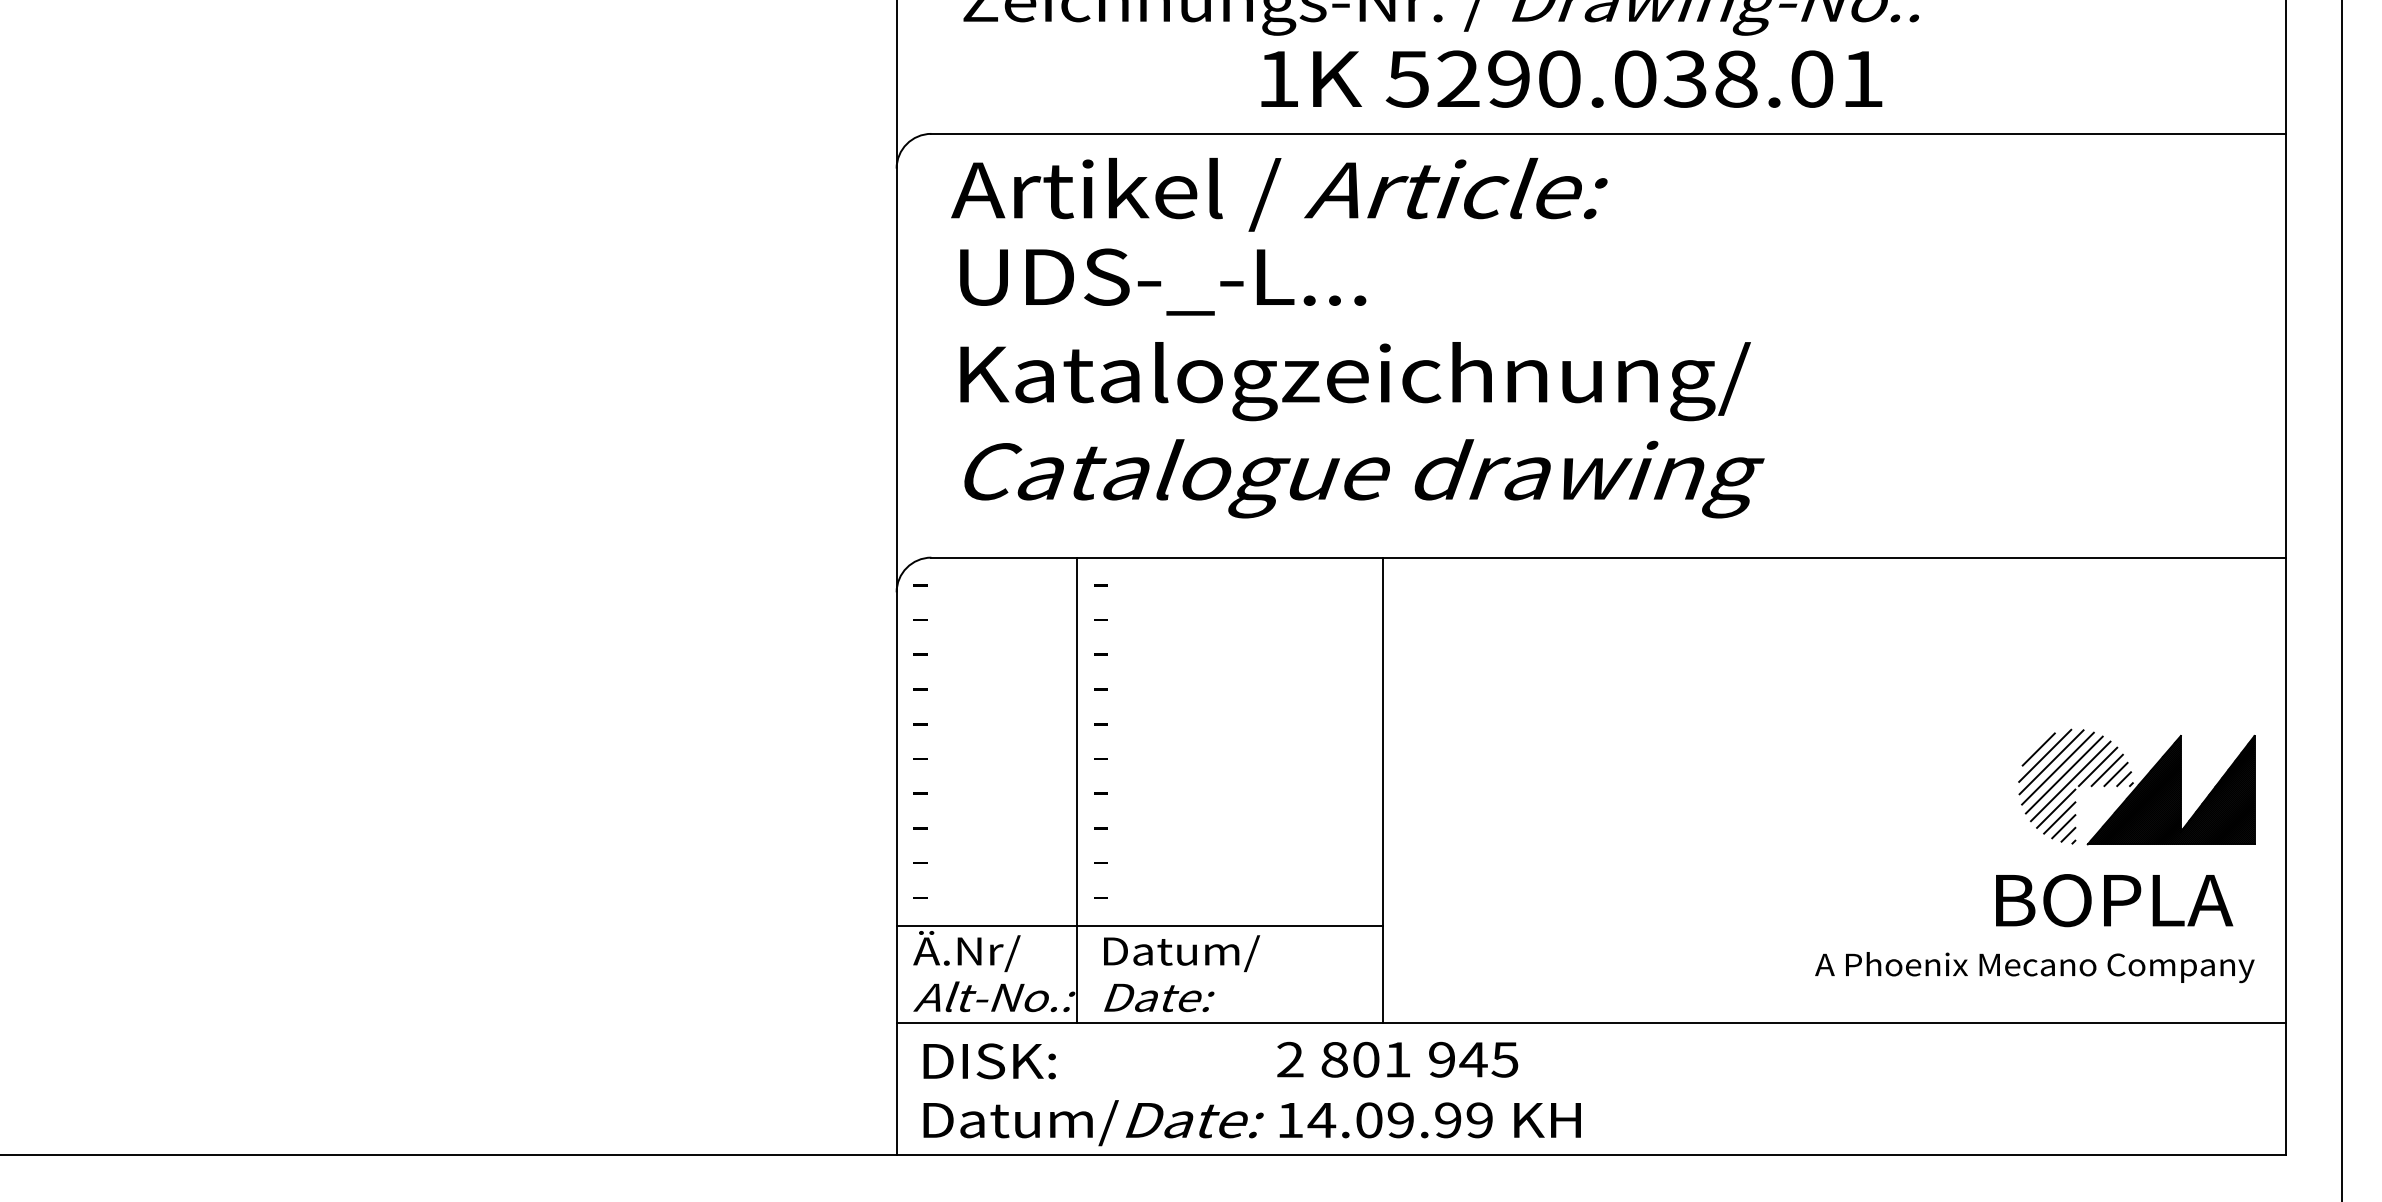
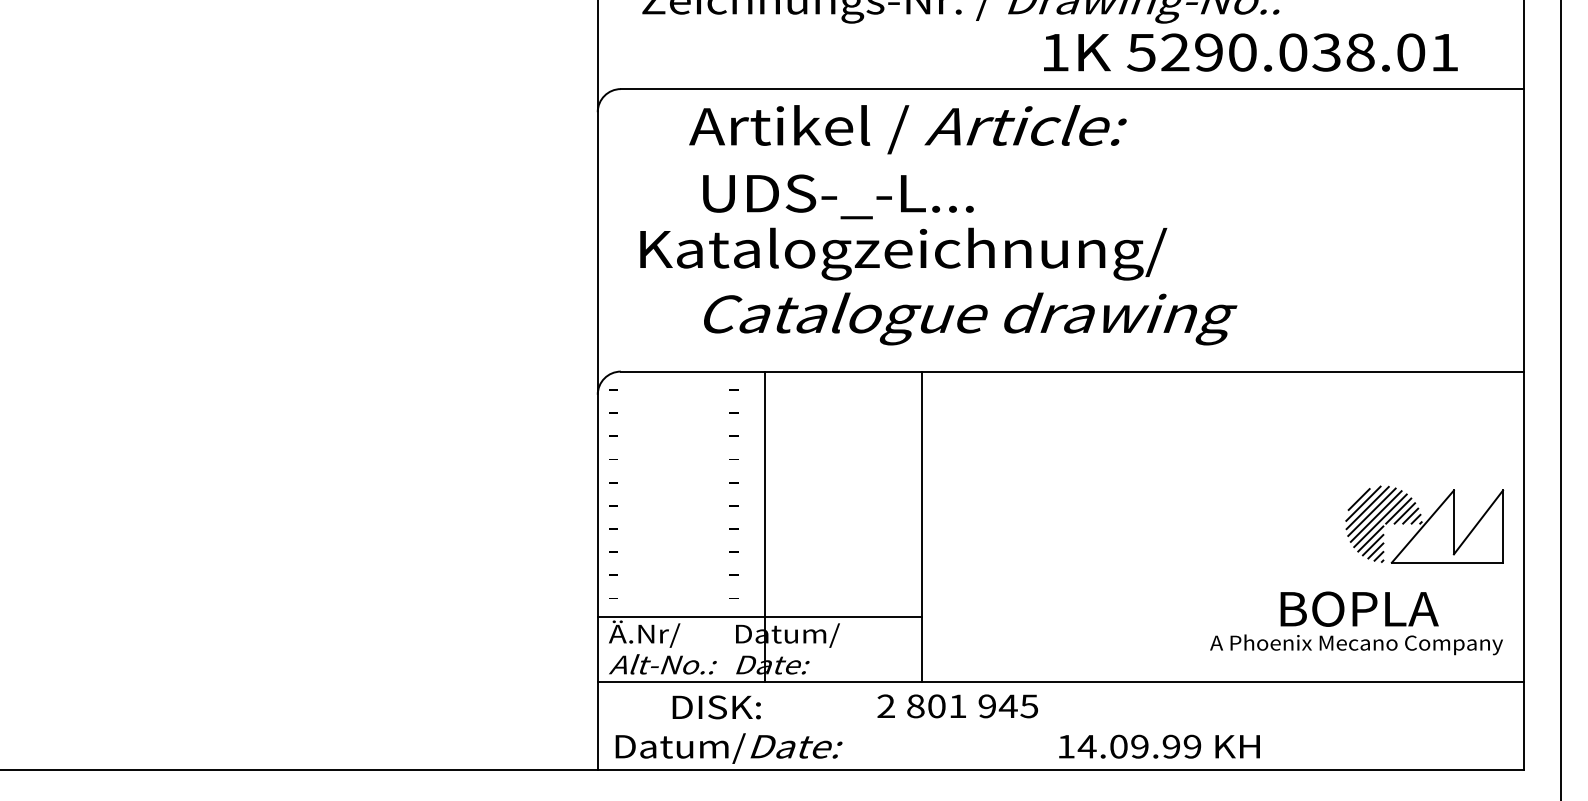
text: (1571, 79) -> (1250, 52), moved
text: (1278, 194) -> (907, 129), moved
text: (1163, 281) -> (838, 196), moved
text: (1364, 478) -> (970, 318), moved
line: (1077, 790) -> (765, 526), moved
hatch: (2171, 790) -> (1447, 526), removed
text: (2114, 899) -> (1359, 608), moved
text: (1397, 1060) -> (957, 706), moved
text: (989, 1061) -> (716, 707), moved
text: (1430, 1120) -> (1159, 746), moved

